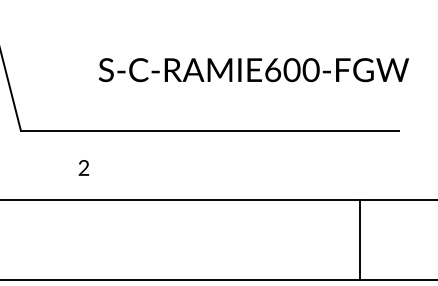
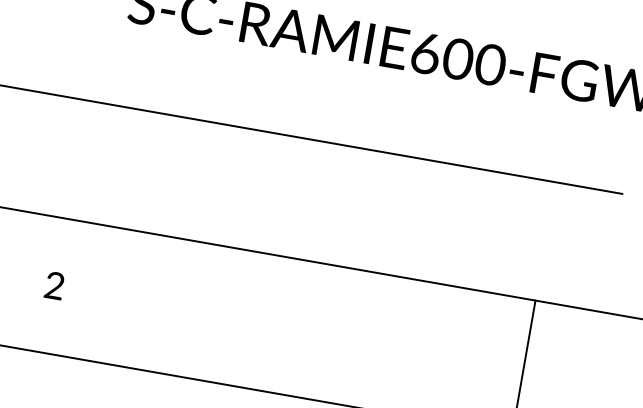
text: (83, 167) -> (54, 284), moved

